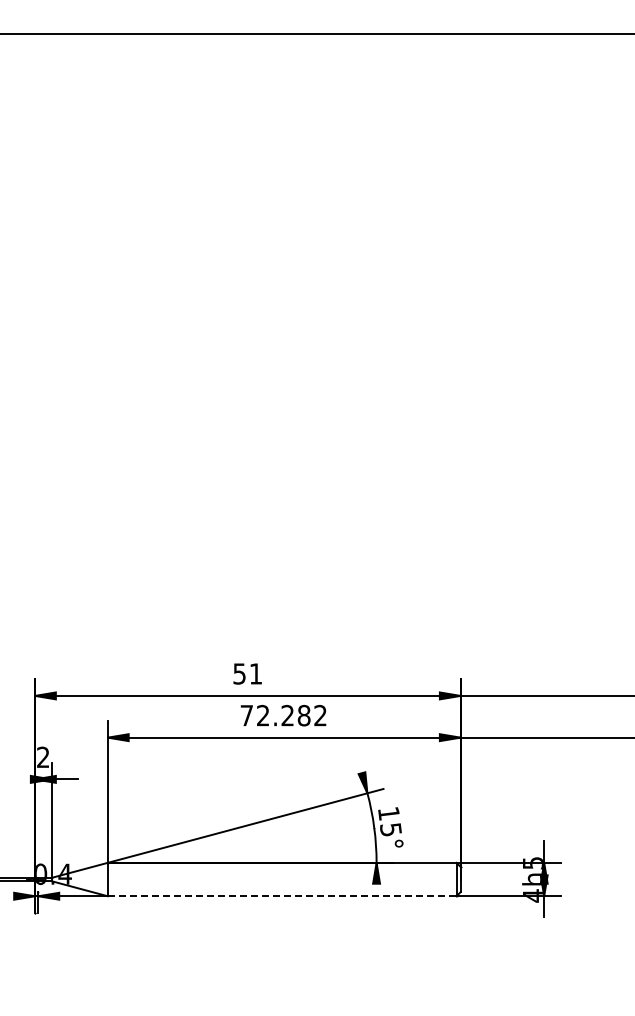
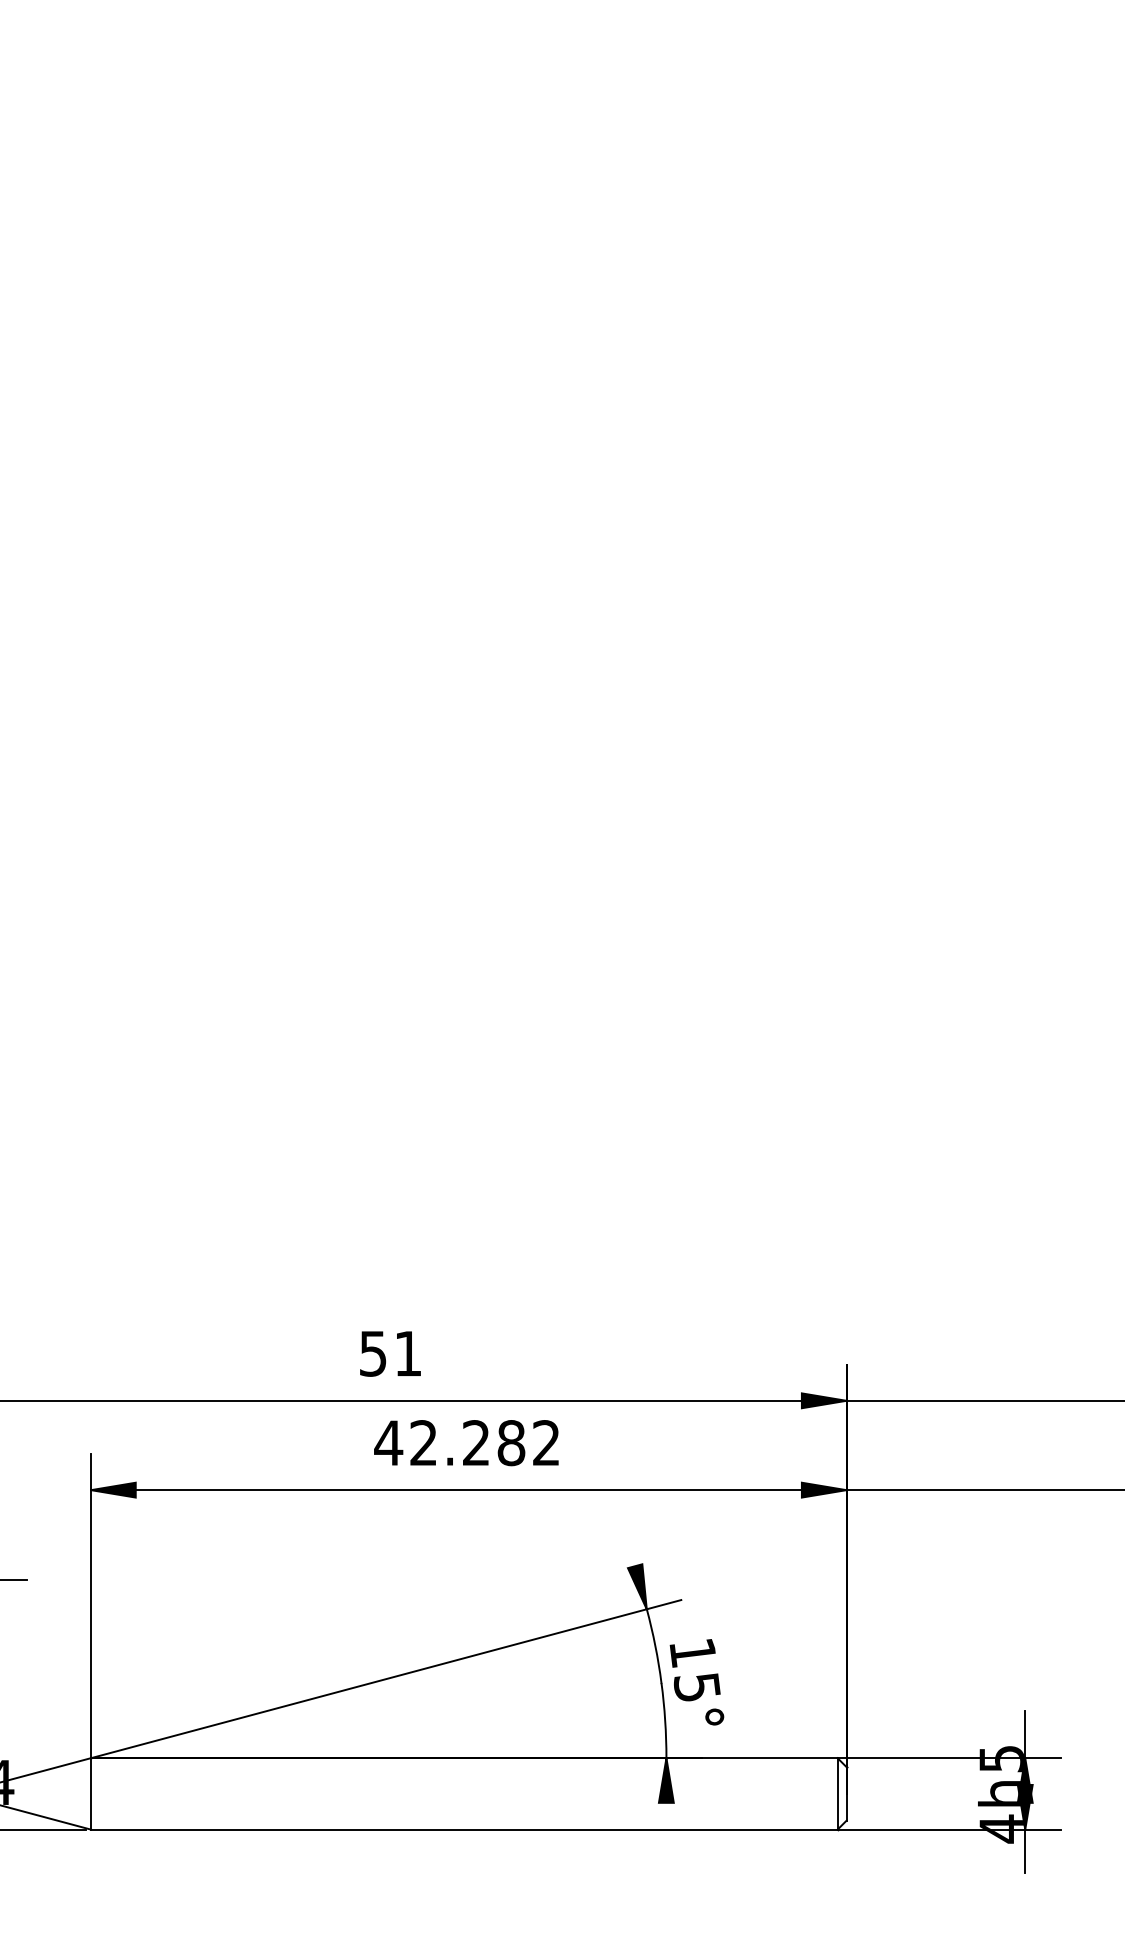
text: (246, 715) -> (387, 1442), 72.282 -> 42.282
line: (282, 896) -> (465, 1830), dashed -> solid

